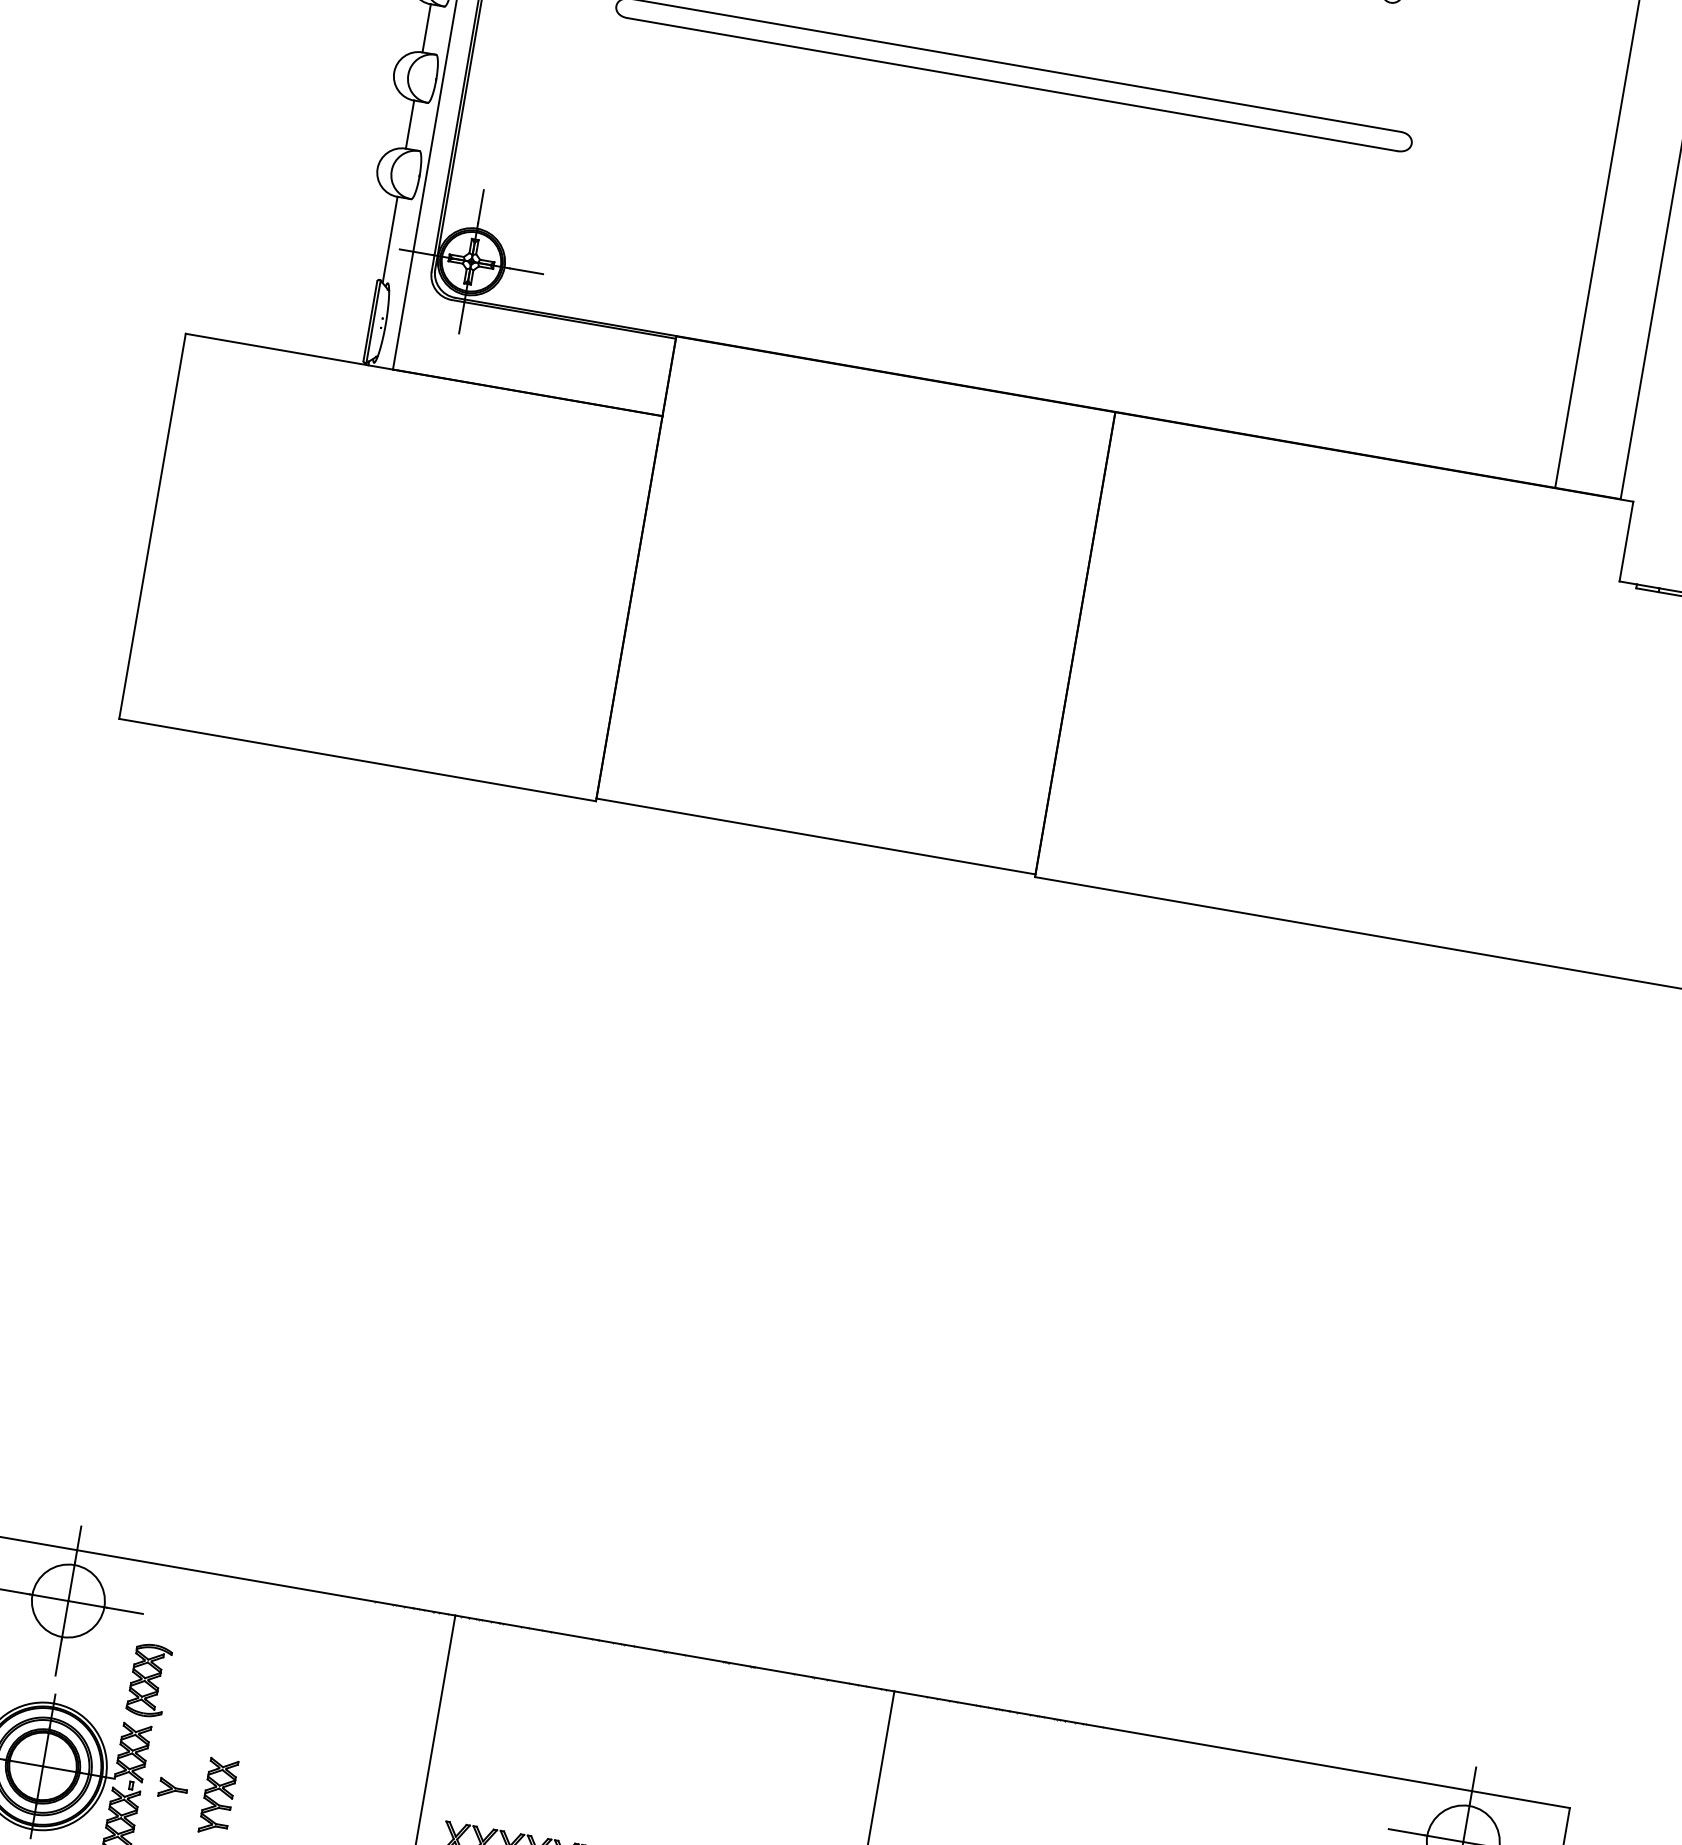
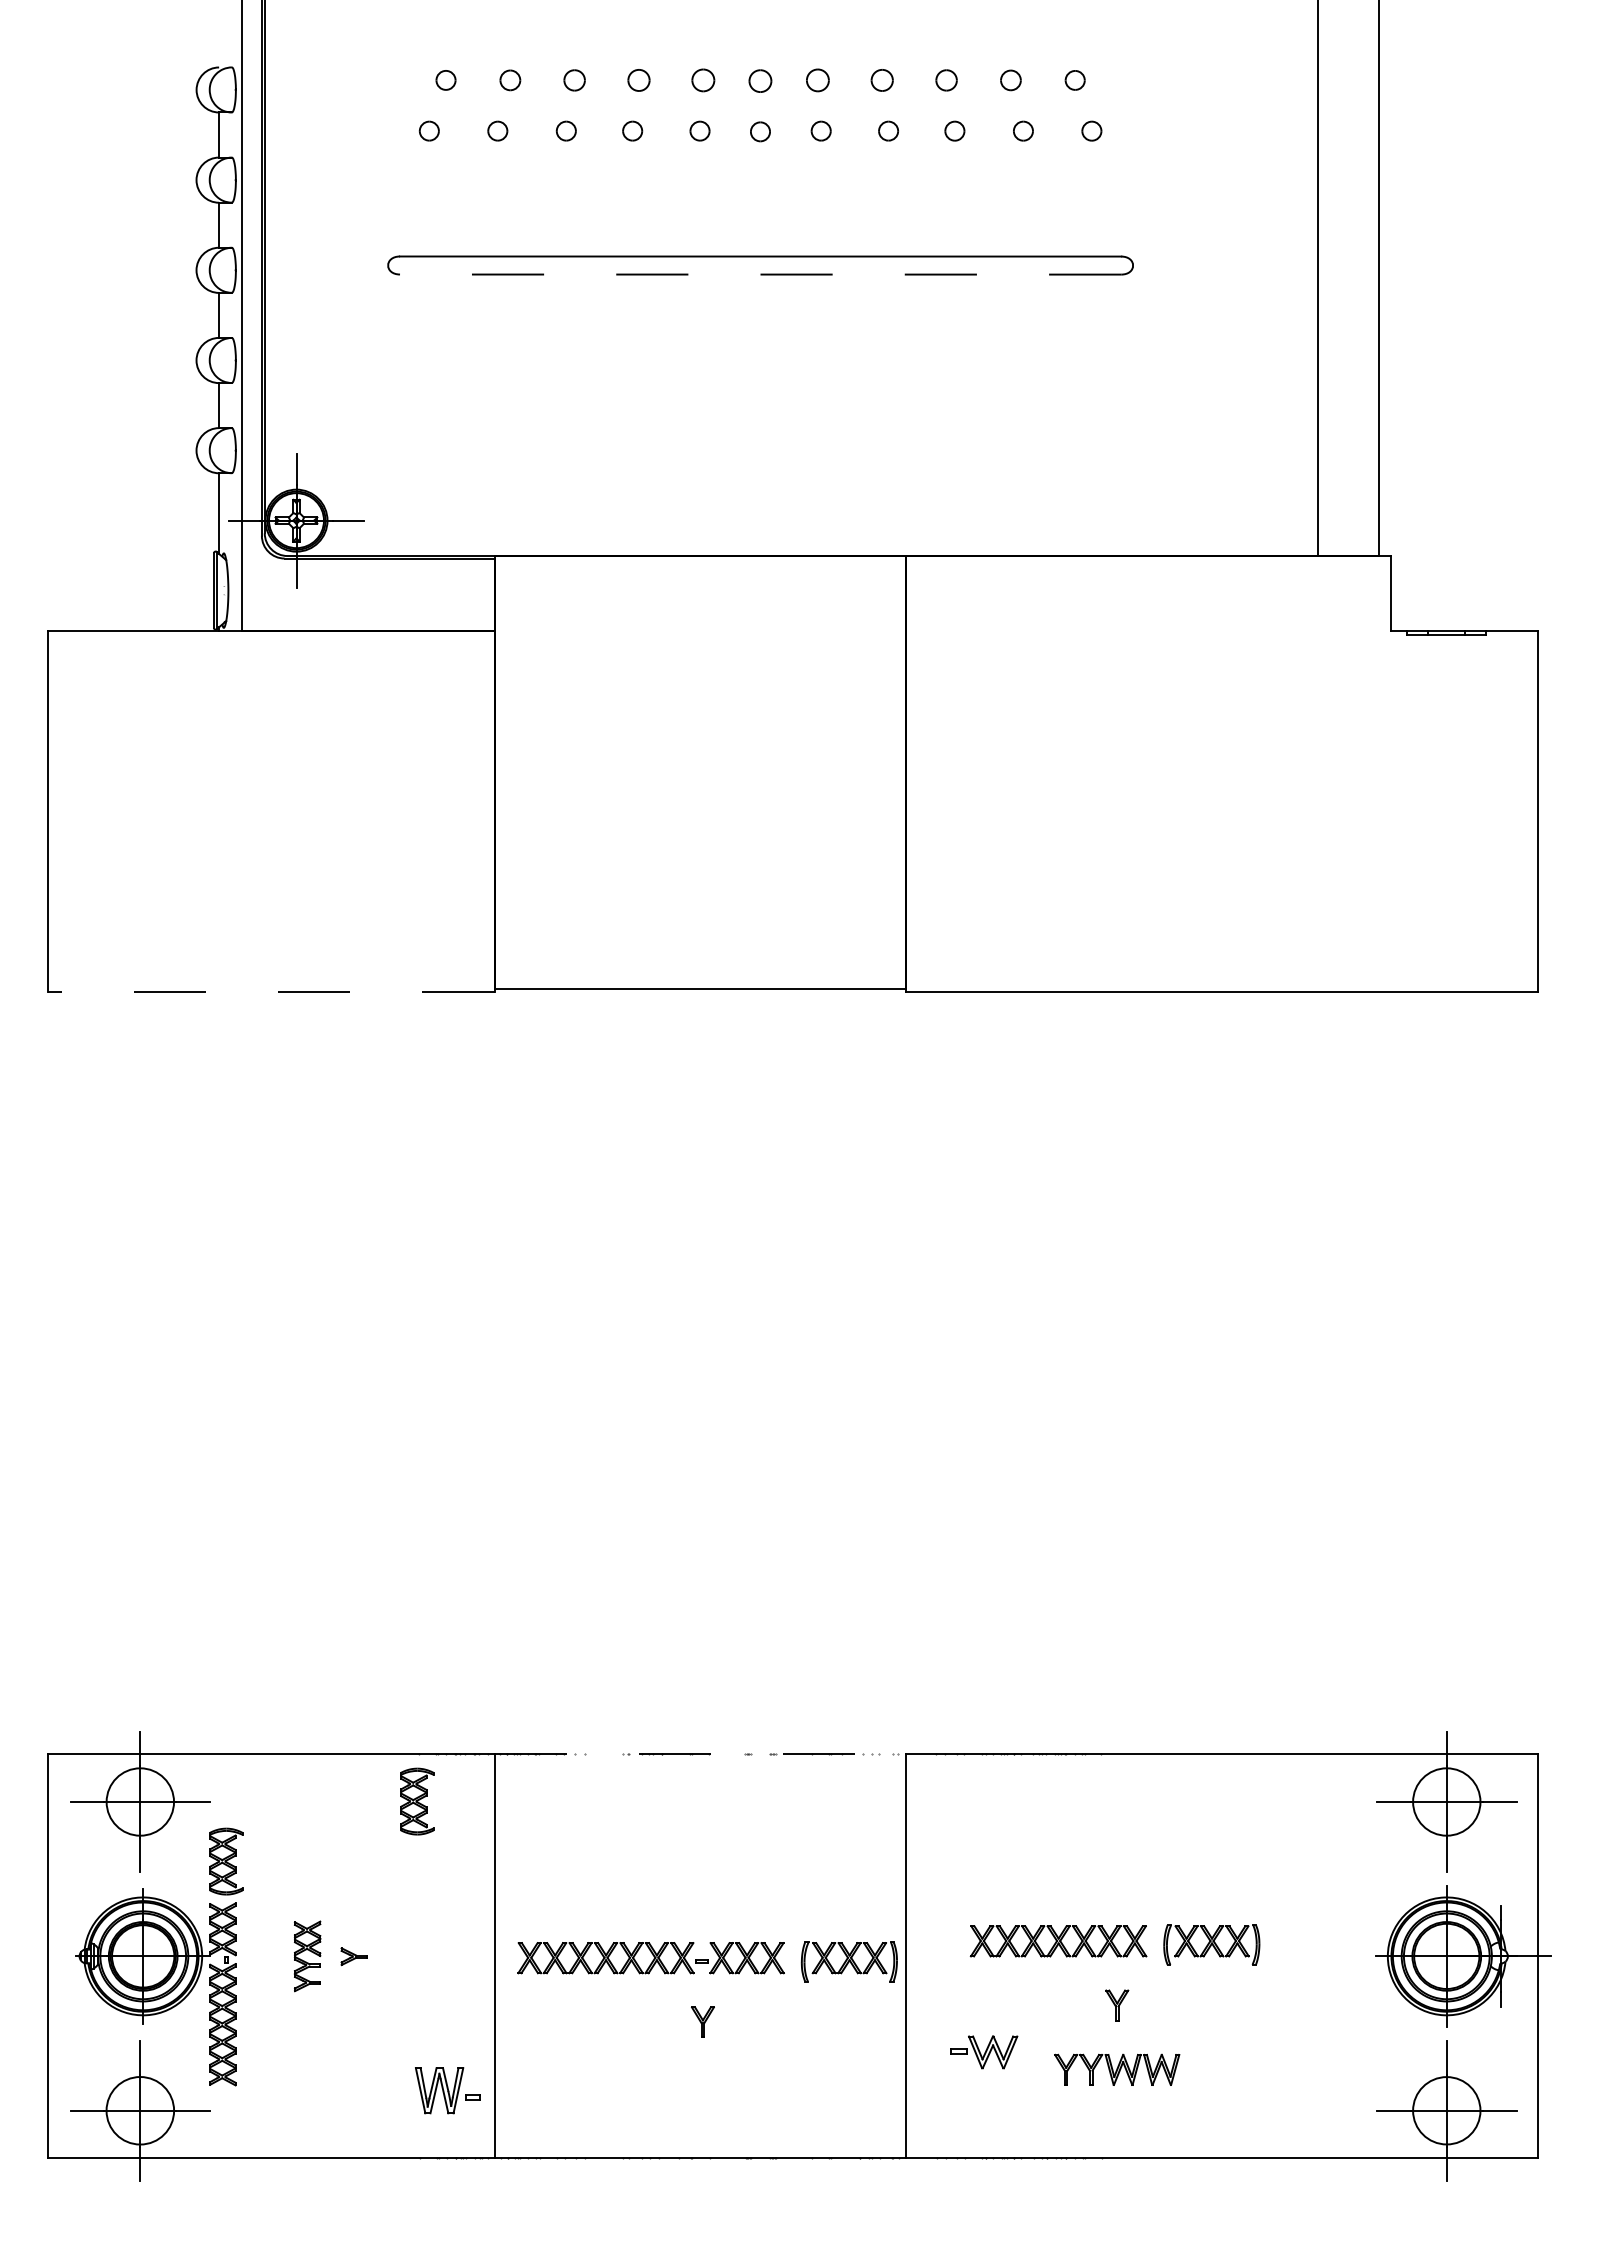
line: (1012, 84) -> (760, 274), solid -> dashed
line: (356, 759) -> (270, 991), solid -> dashed
part: (364, 1651) -> (417, 1801), added
line: (675, 1653) -> (700, 1754), solid -> dashed
part: (172, 1788) -> (353, 1956), moved

